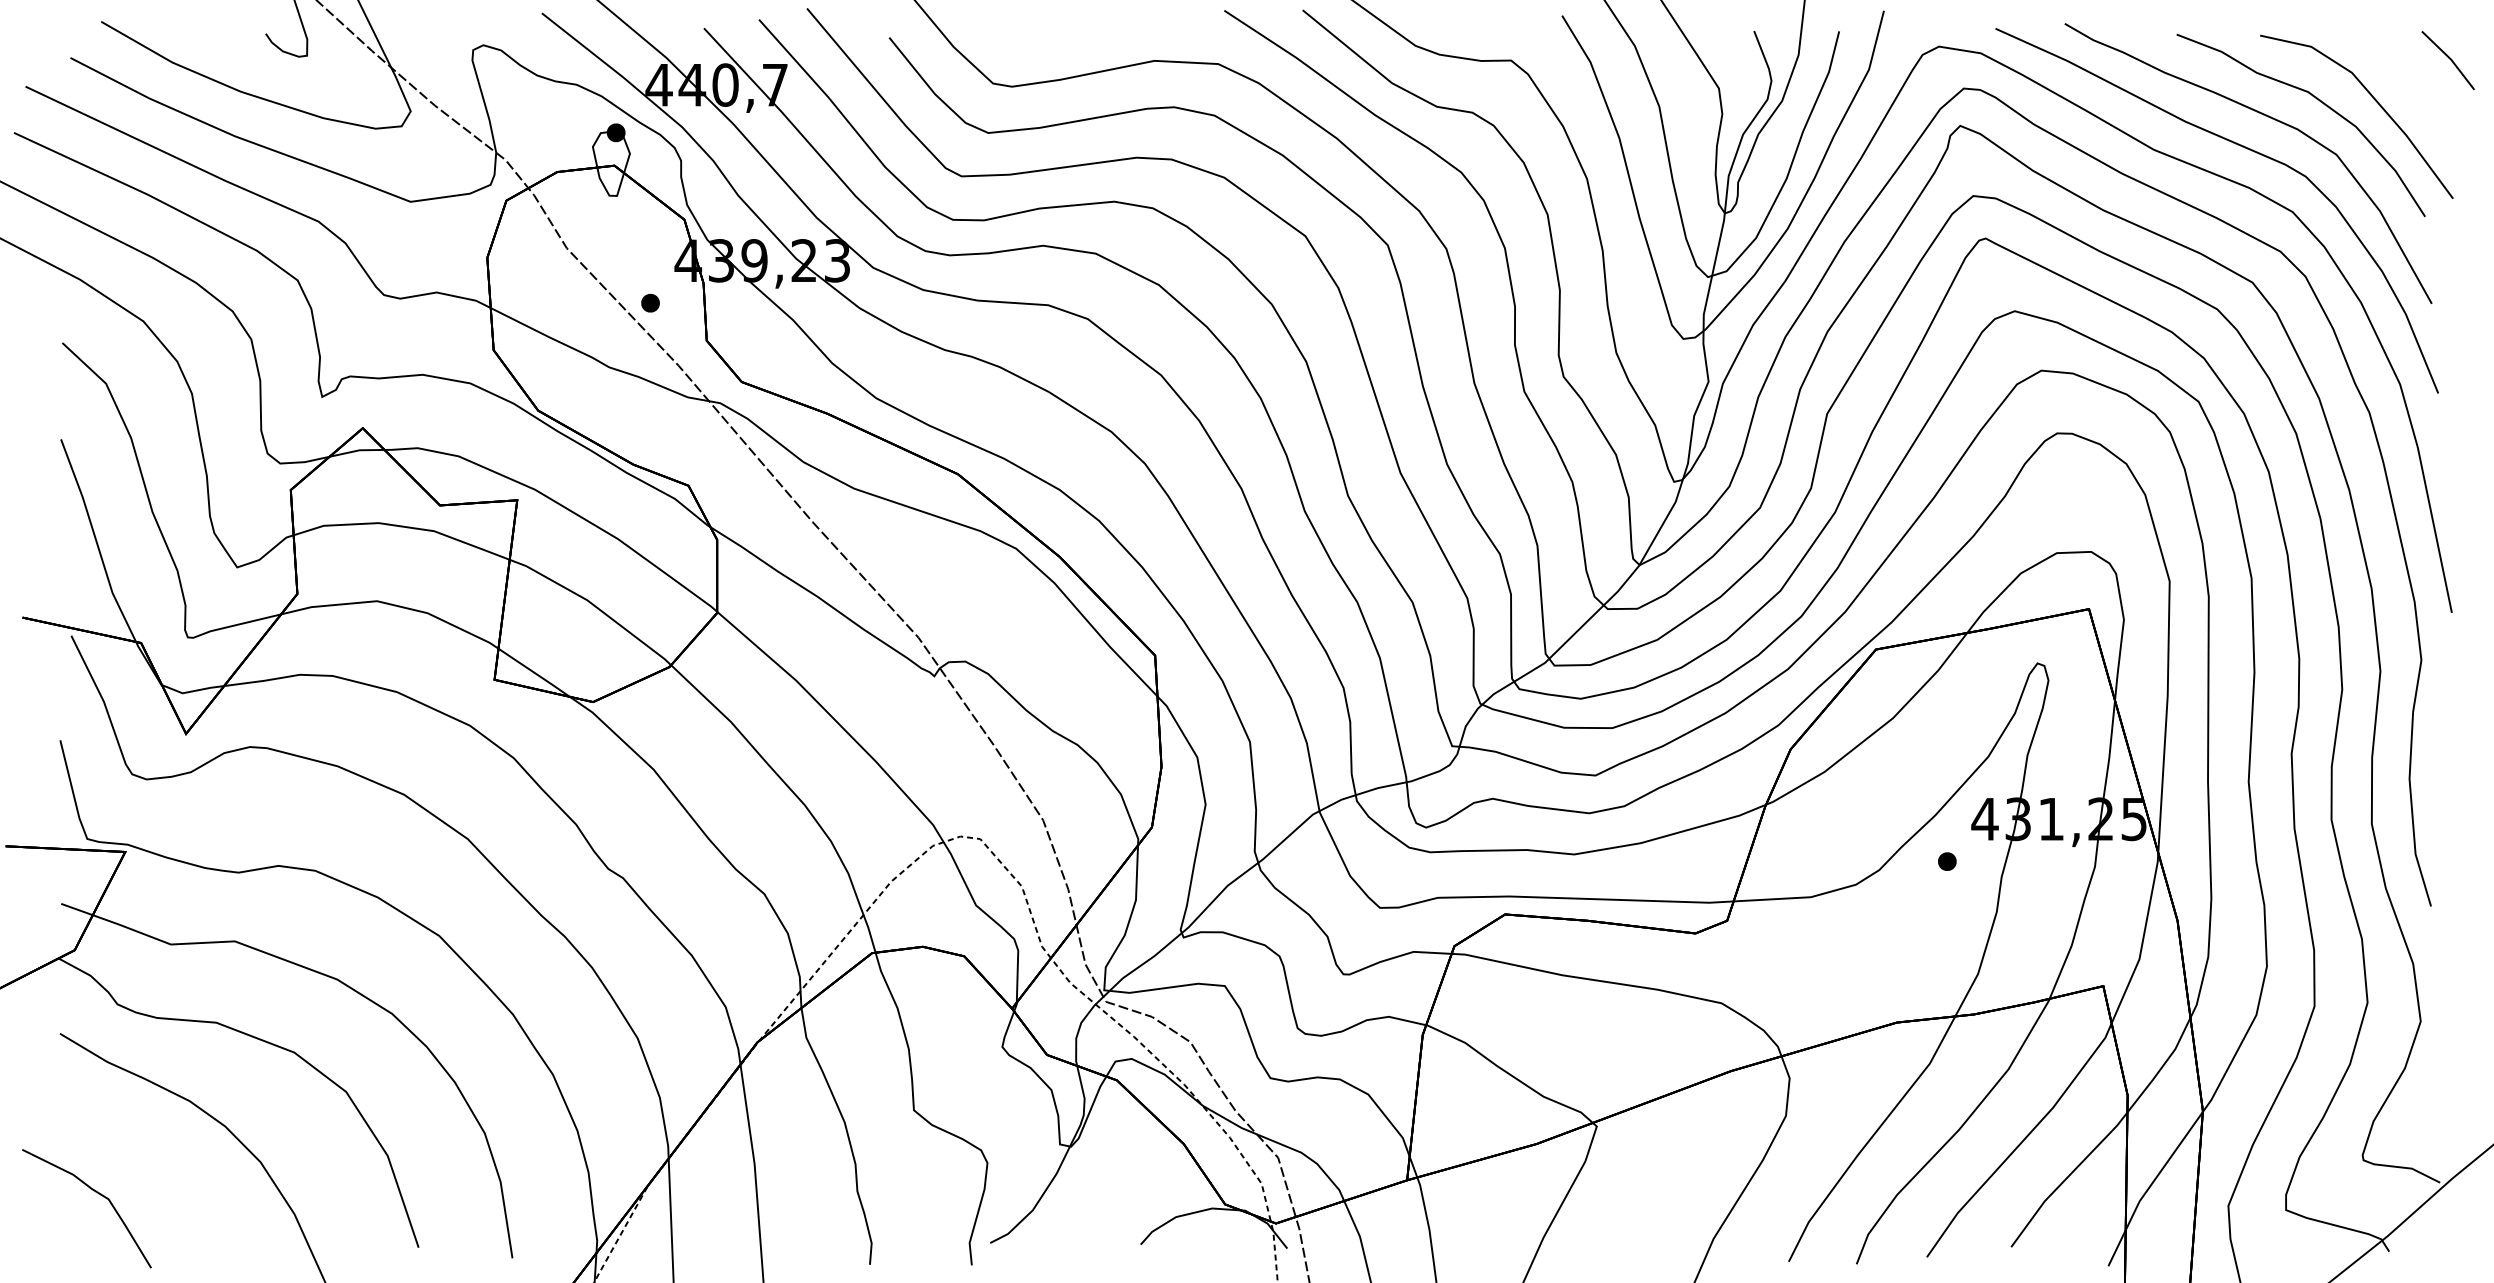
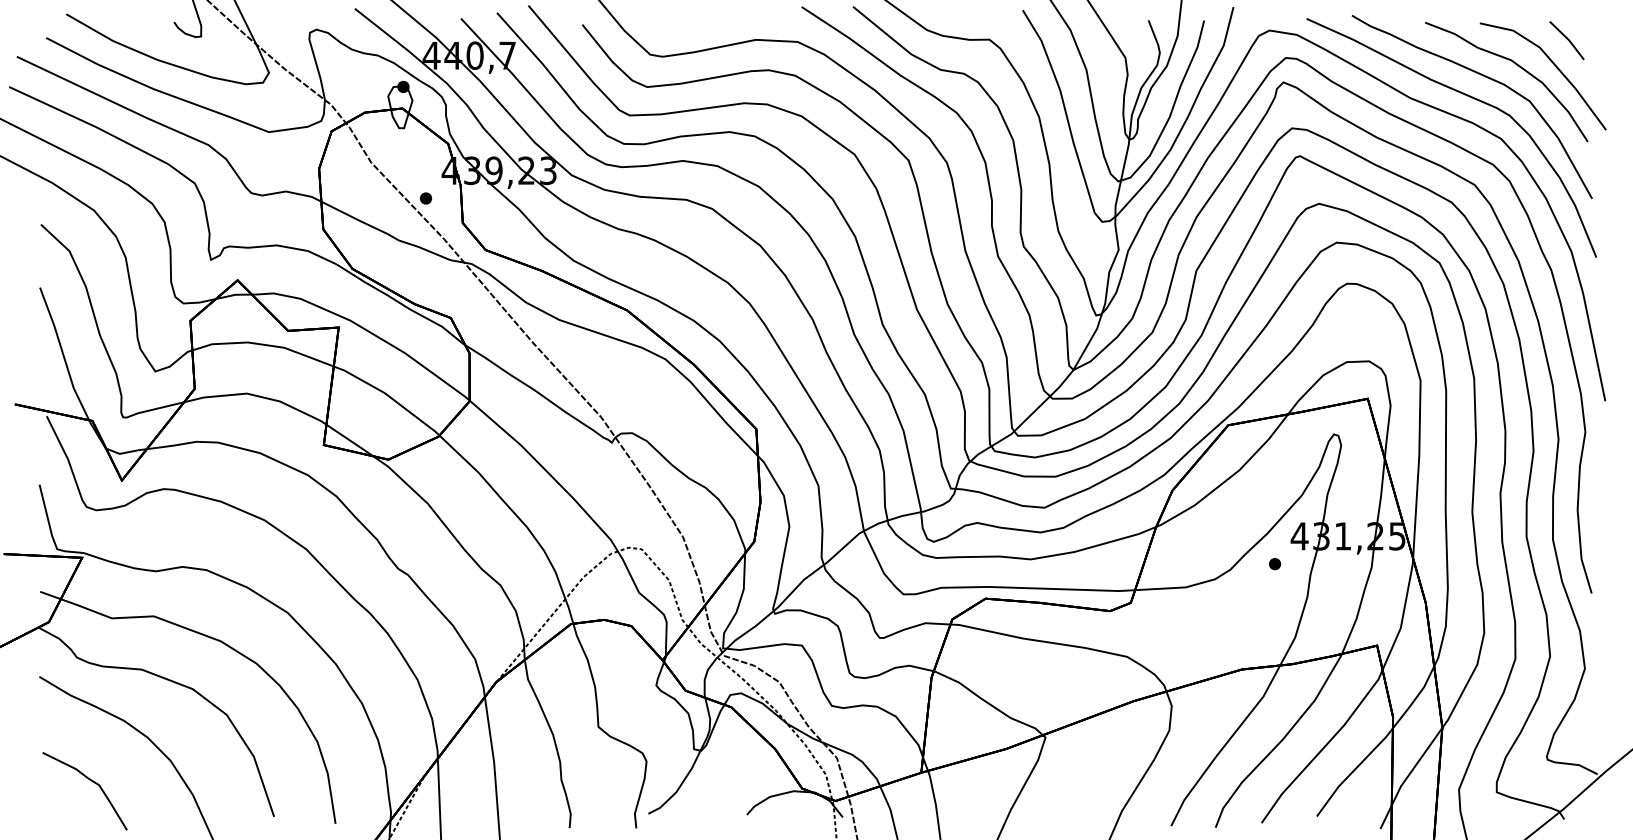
line: (2447, 58) -> (1566, 39), moved
curve: (98, 1195) -> (92, 782), moved

